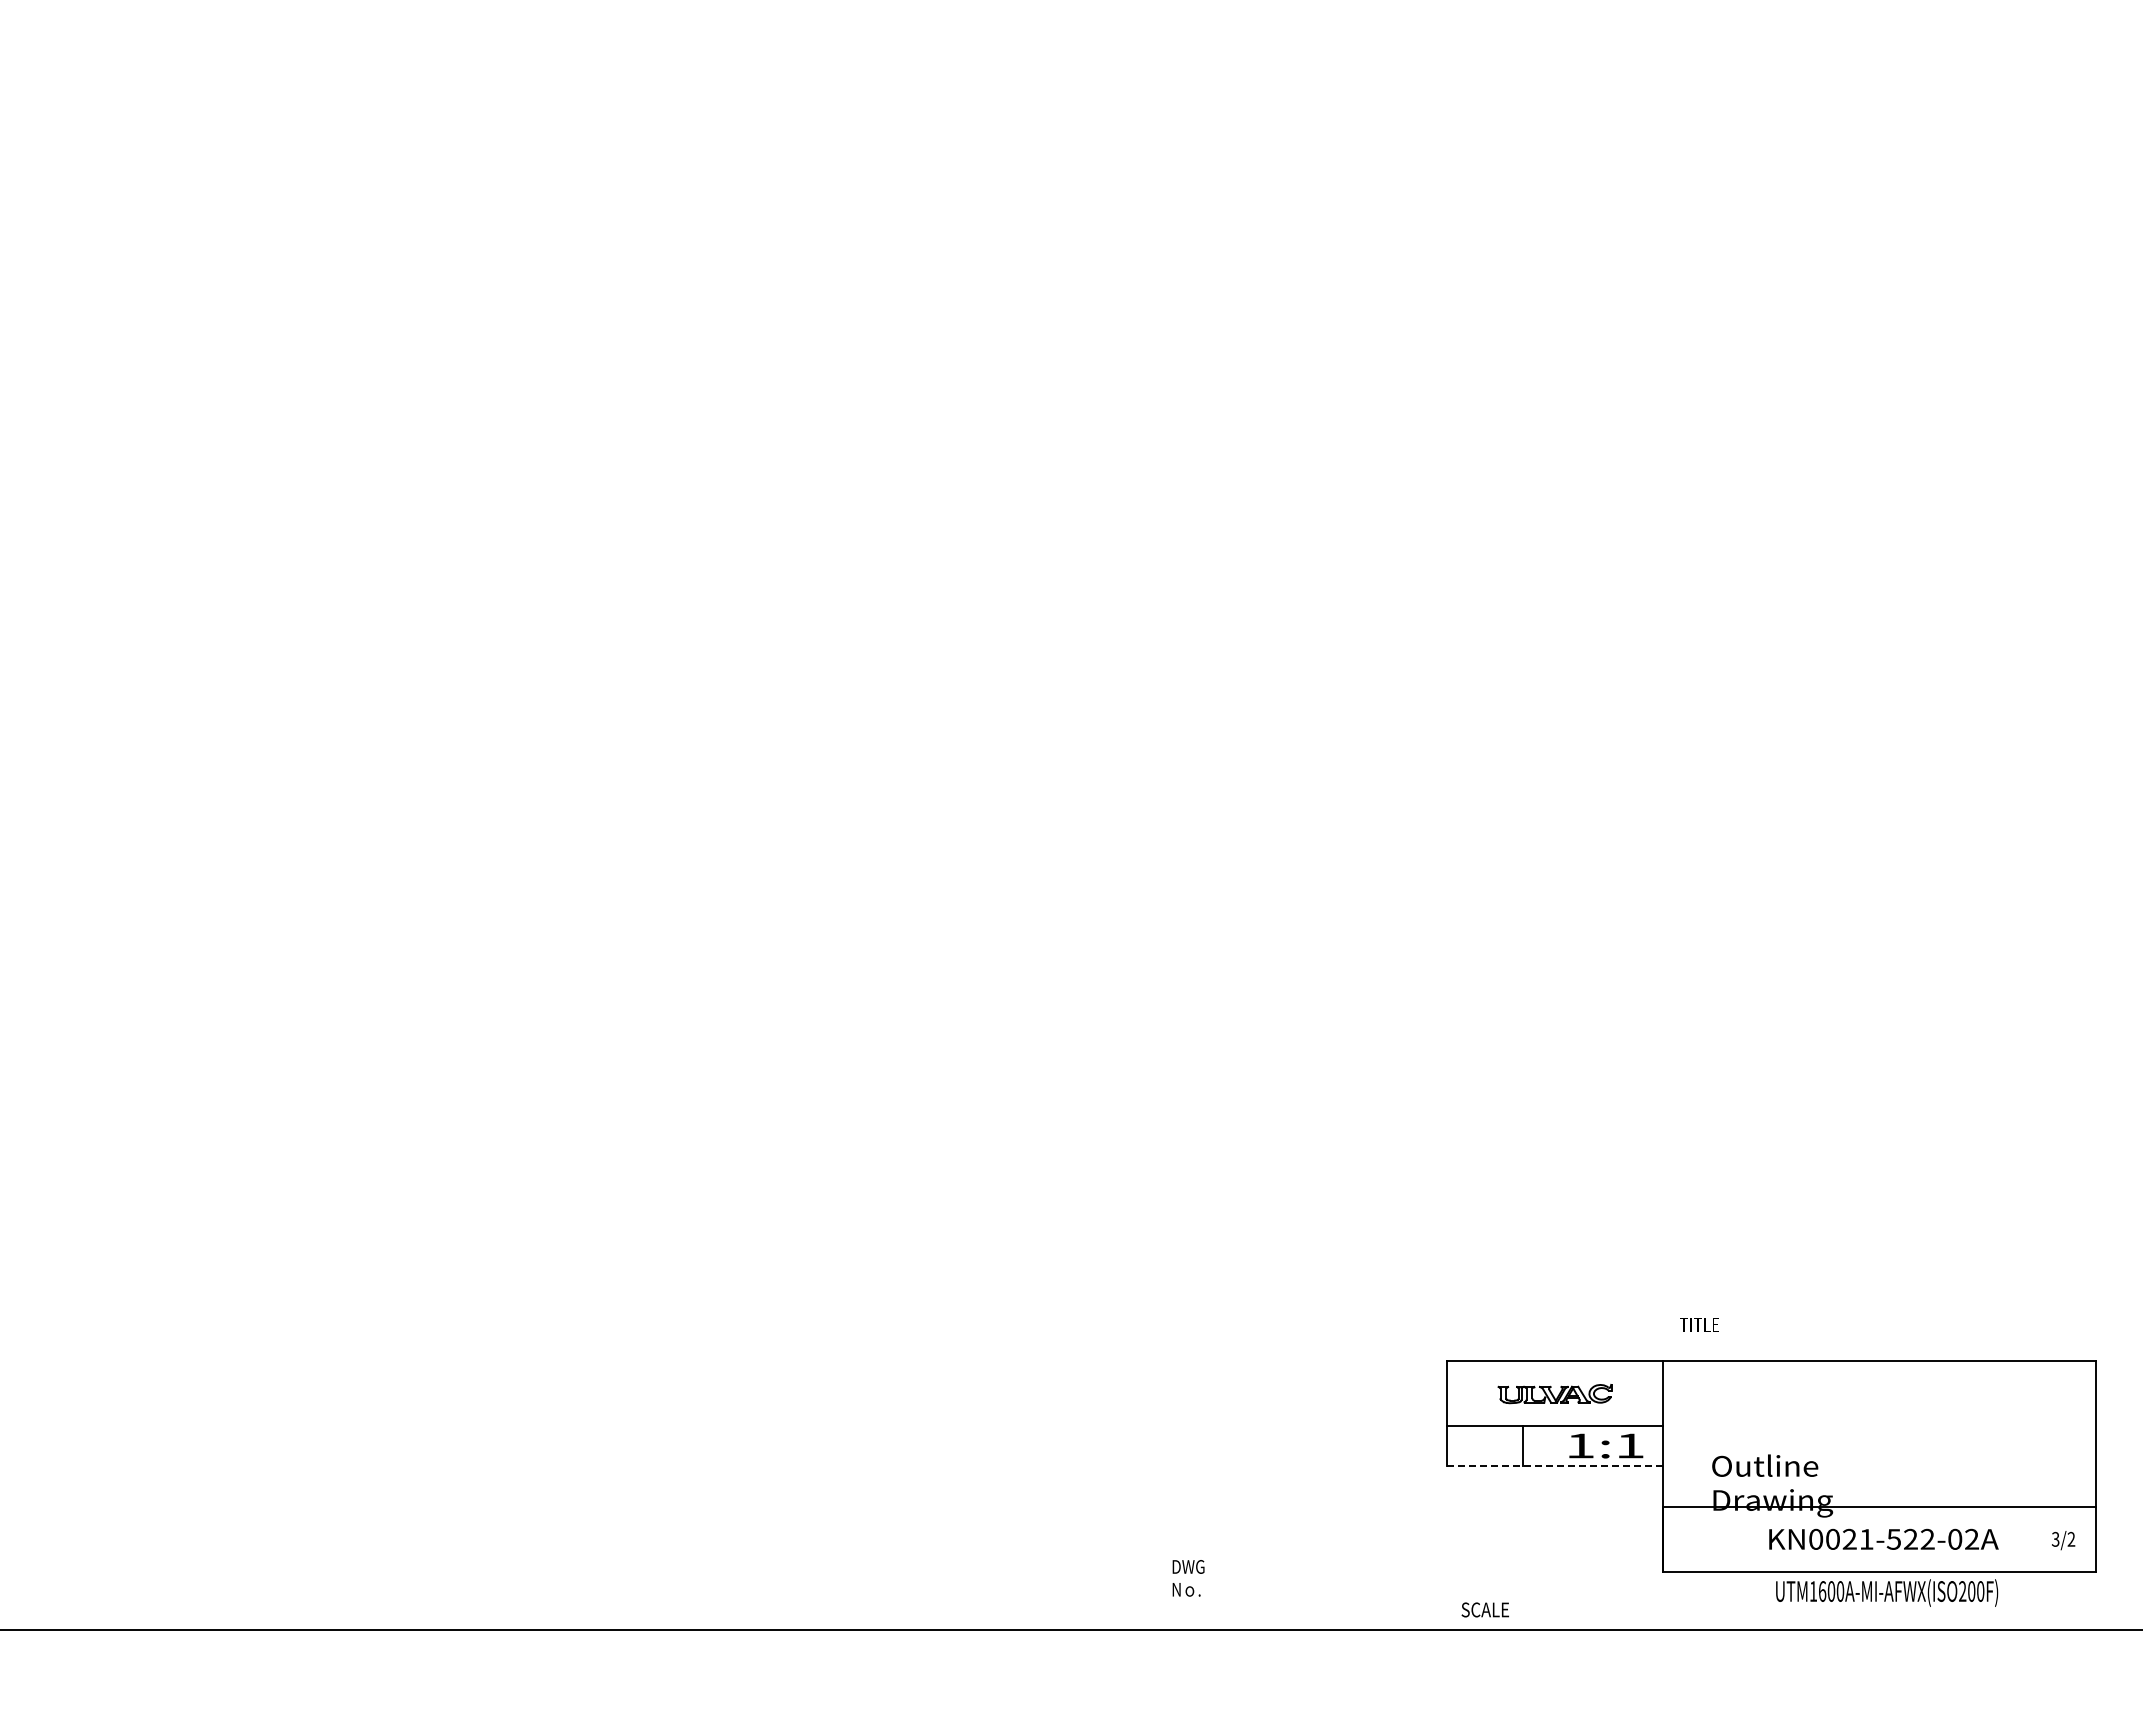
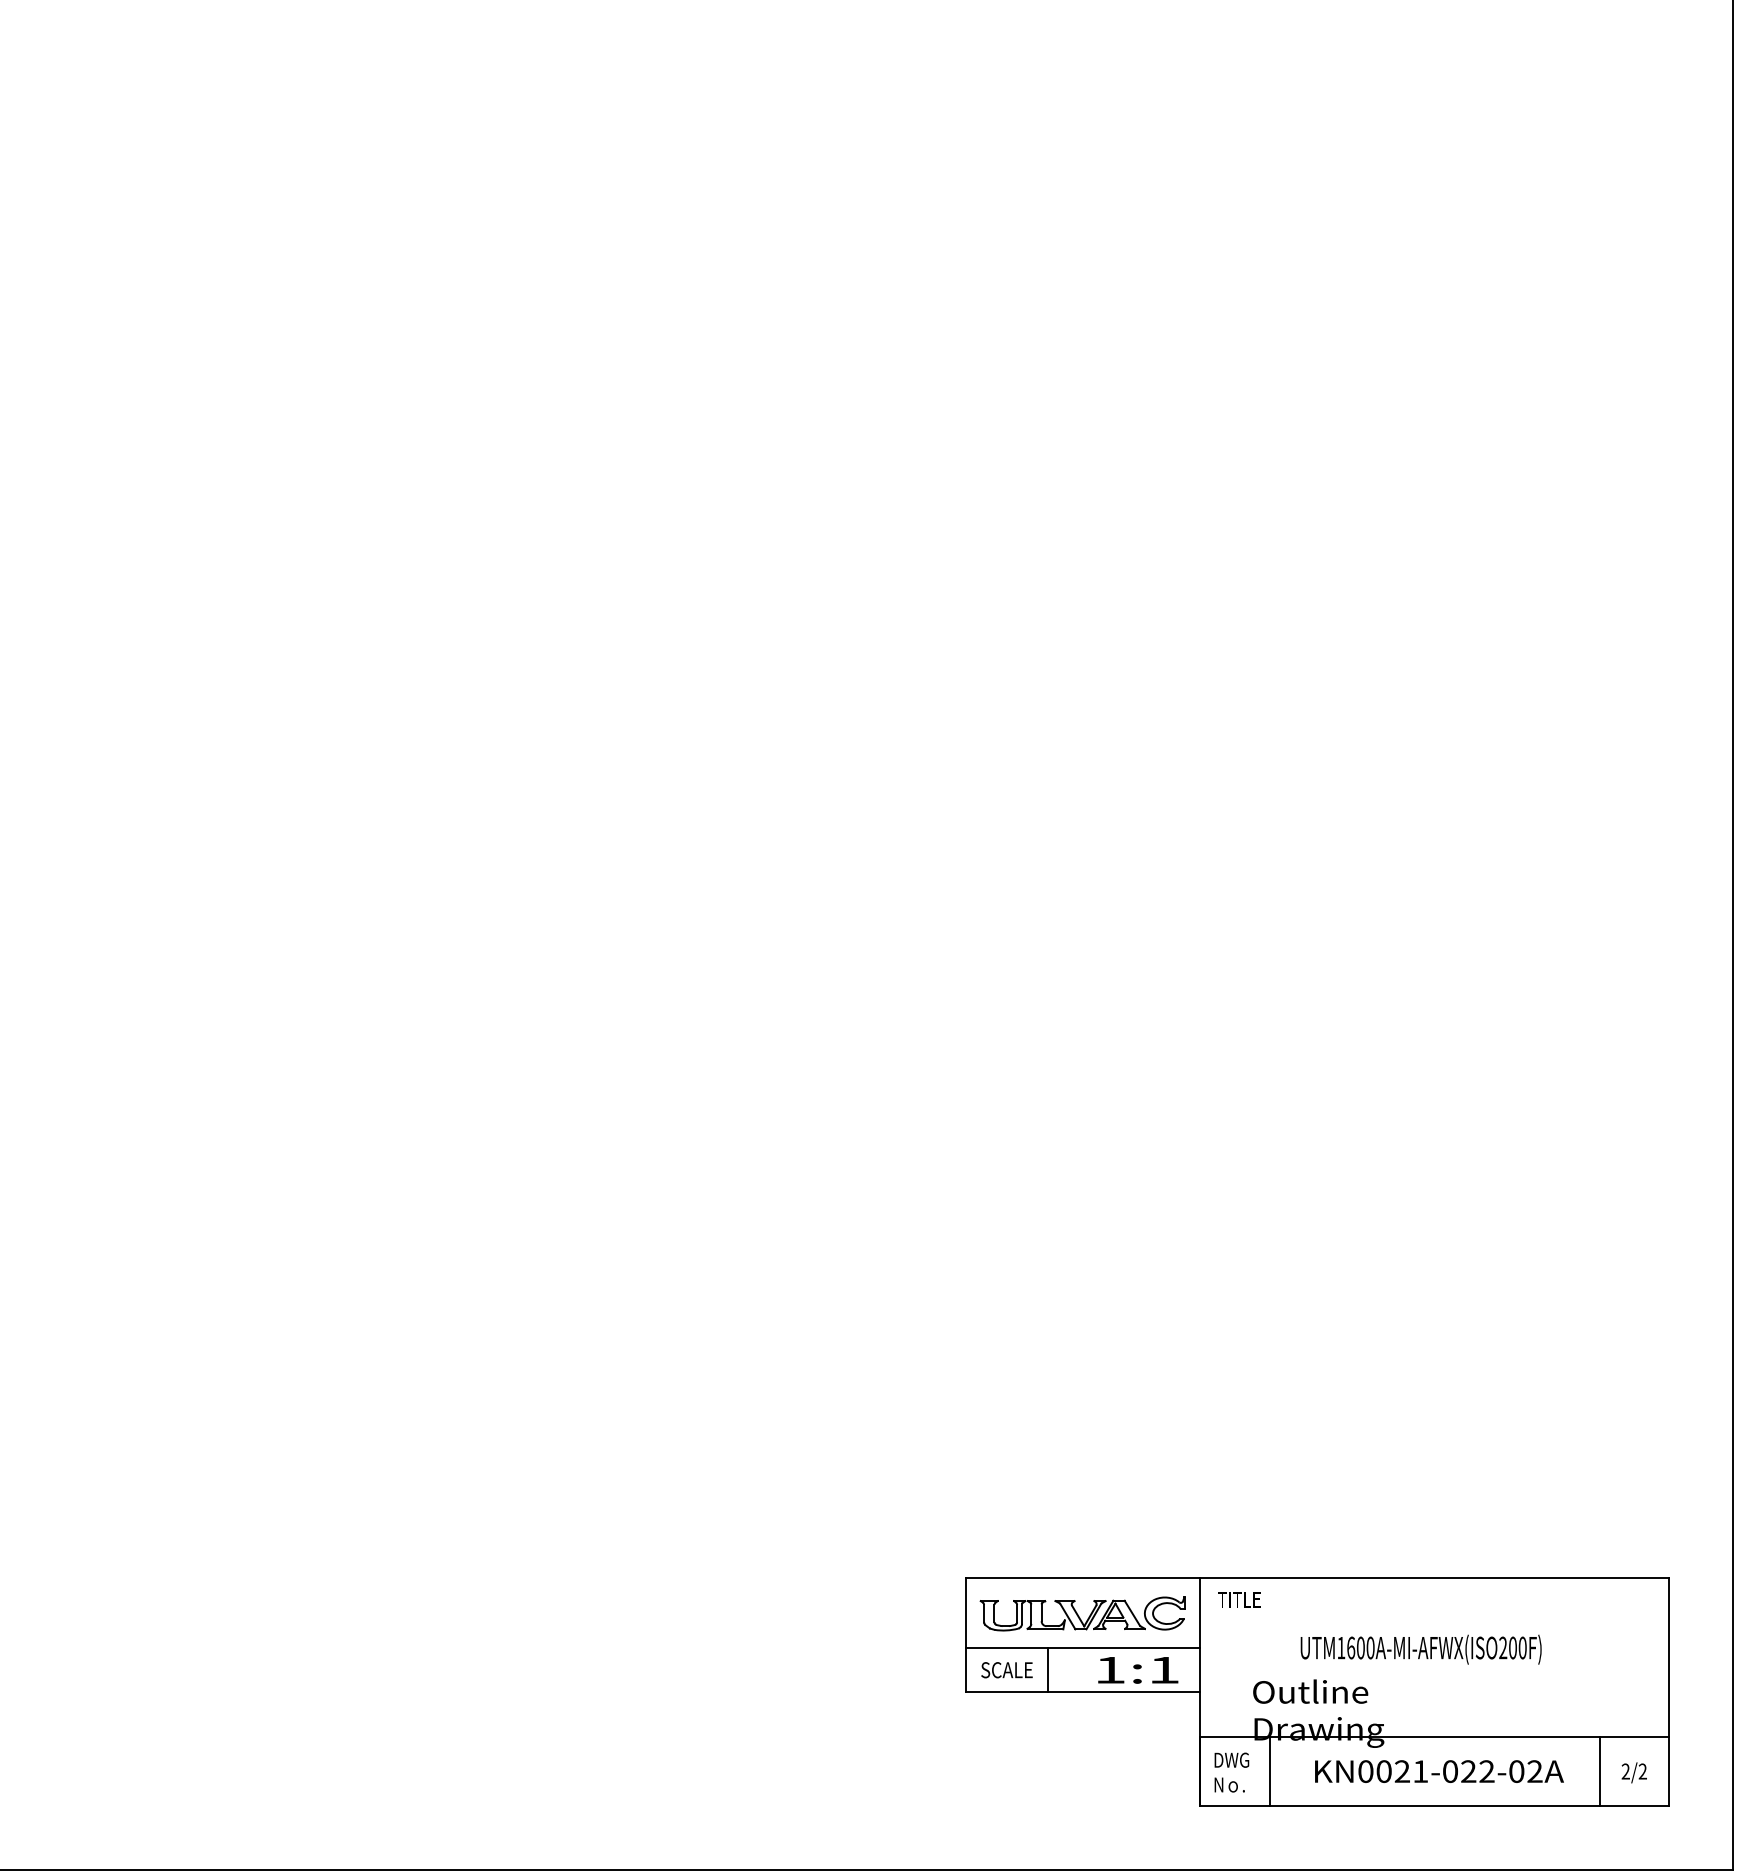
text: (1699, 1324) -> (1239, 1599), moved
part: (1554, 1393) -> (1082, 1613), size x1.67
line: (1555, 1466) -> (1083, 1692), dashed -> solid
text: (1893, 1538) -> (1449, 1770), KN0021-522-02A -> KN0021-022-02A
line: (1727, 1539) -> (1269, 1771), added
line: (2031, 1539) -> (1599, 1771), added
text: (2055, 1539) -> (1625, 1771), 3/2 -> 2/2
text: (1188, 1578) -> (1231, 1772), moved
text: (1887, 1592) -> (1421, 1649), moved
text: (1484, 1609) -> (1006, 1669), moved

